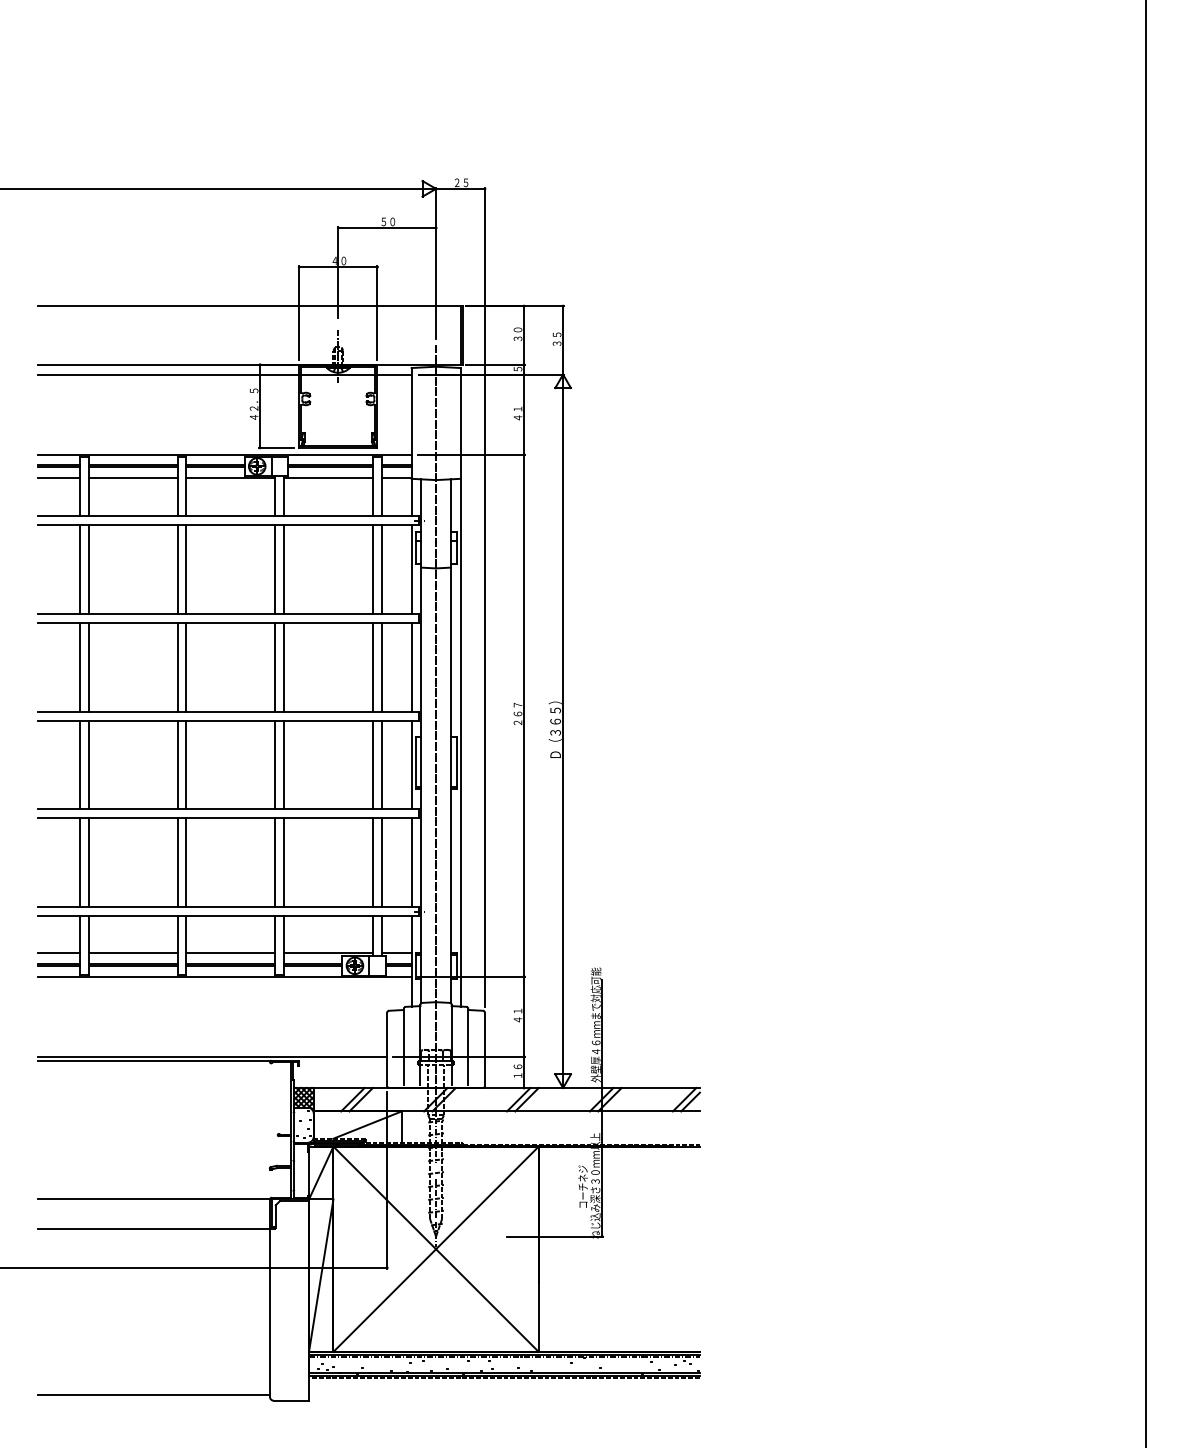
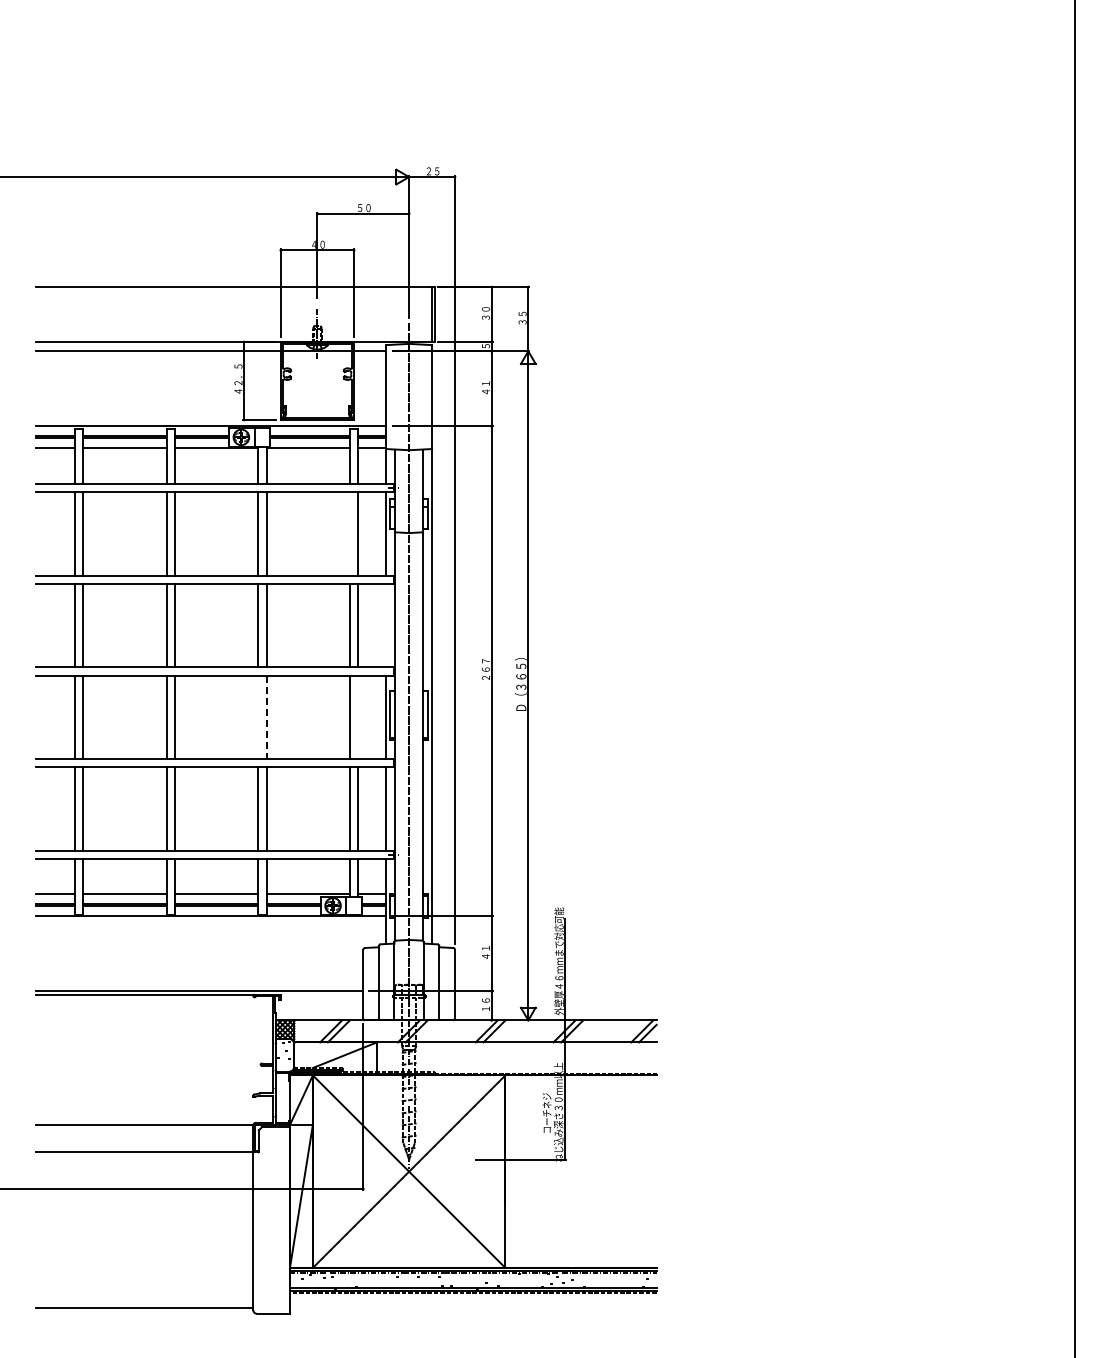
line: (373, 568) -> (350, 533), removed
line: (411, 666) -> (386, 625), removed
line: (275, 765) -> (258, 717), removed
line: (283, 765) -> (266, 717), solid -> dashed
line: (382, 765) -> (358, 717), removed

